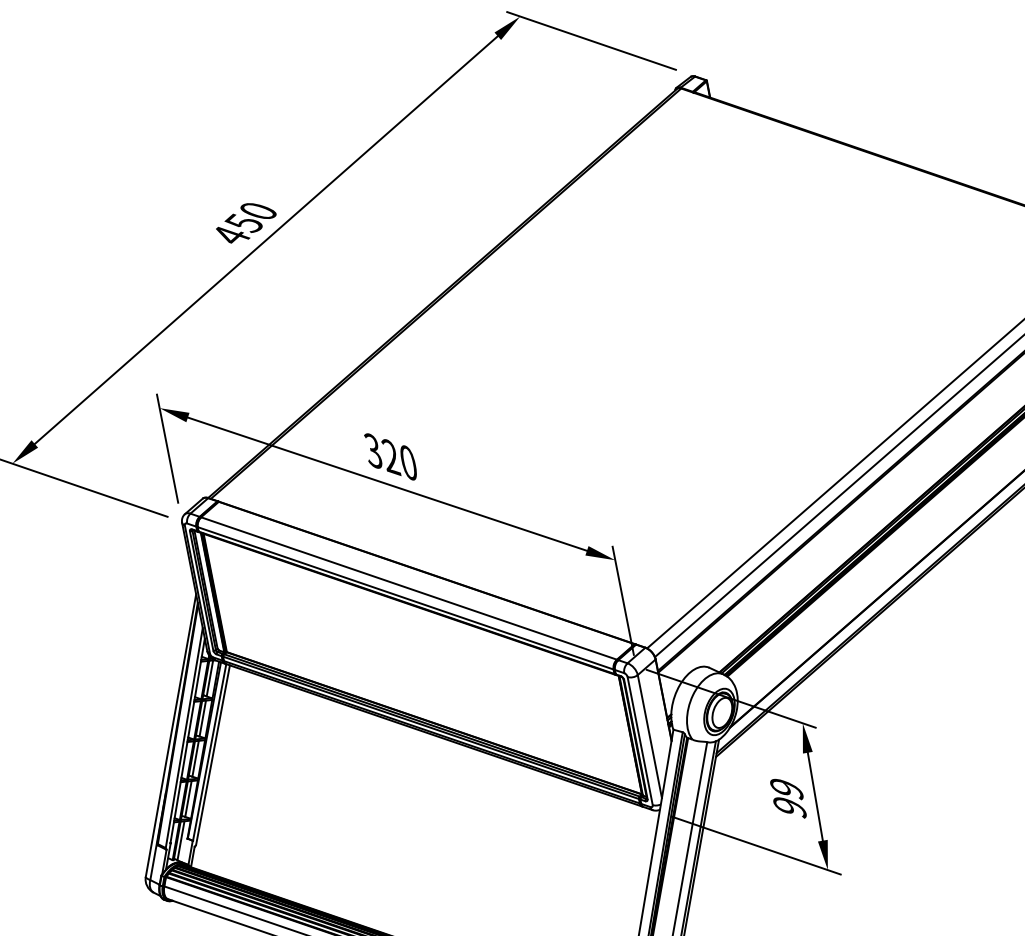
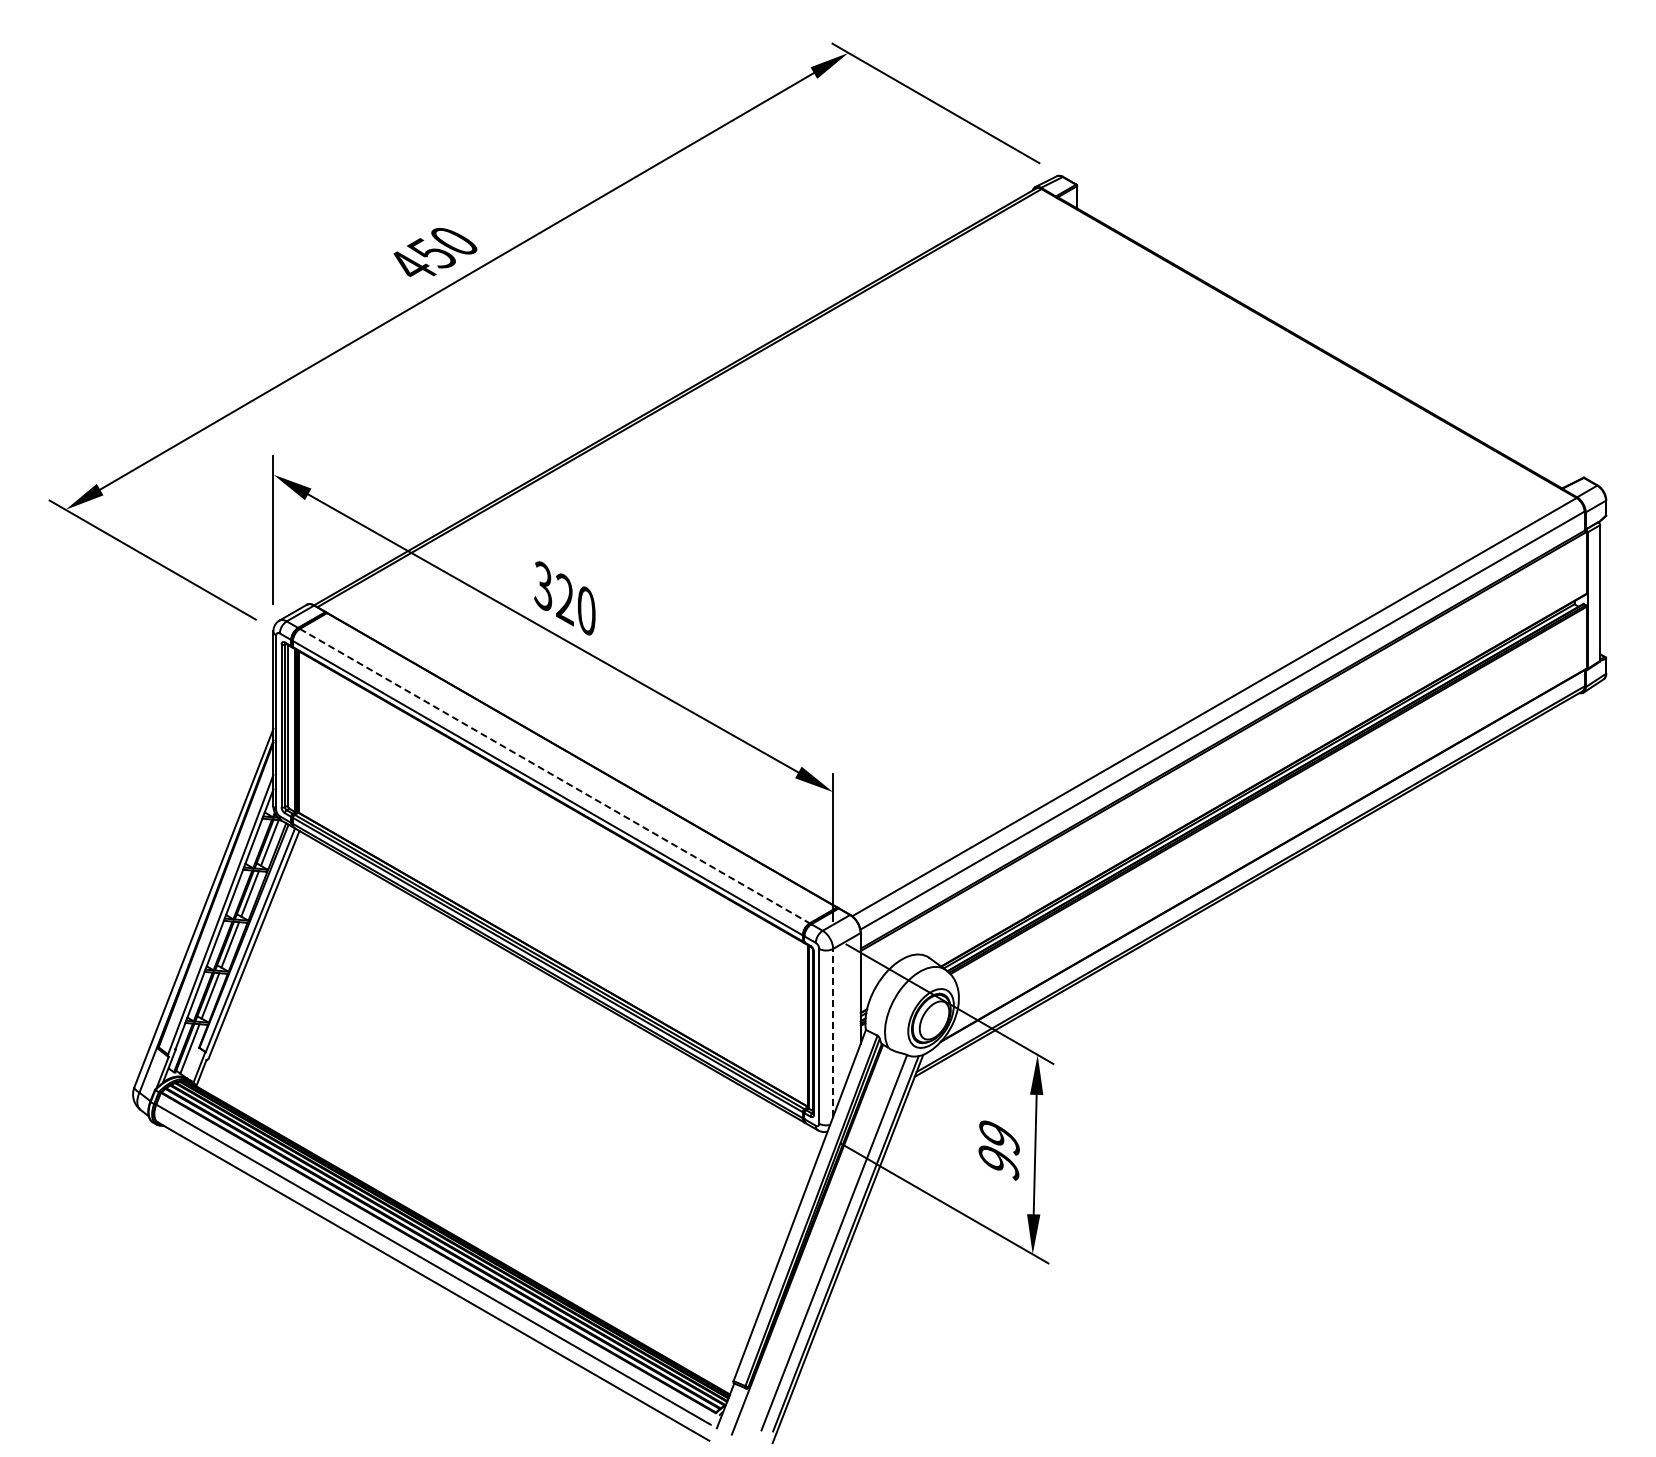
line: (409, 588) -> (555, 776), solid -> dashed
line: (650, 736) -> (833, 1032), solid -> dashed

